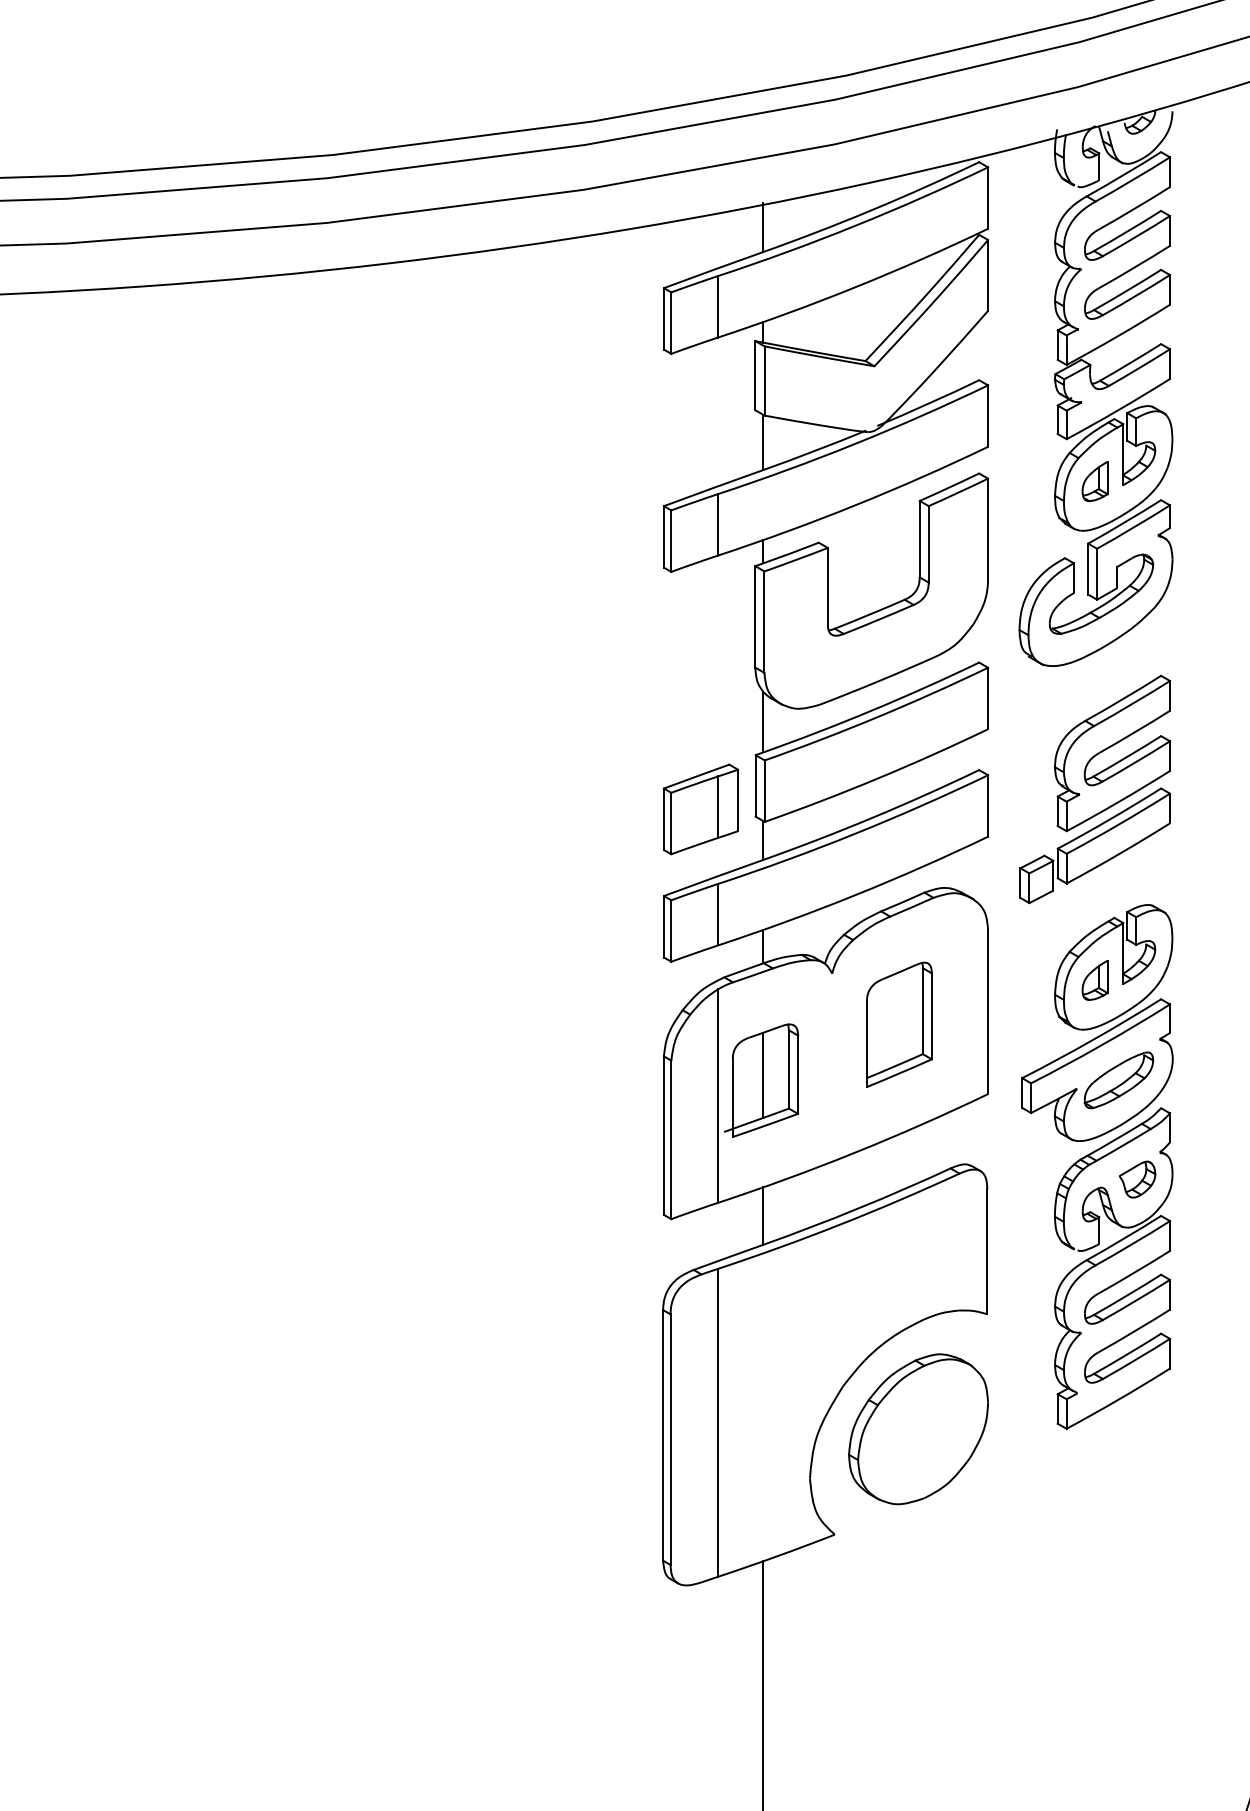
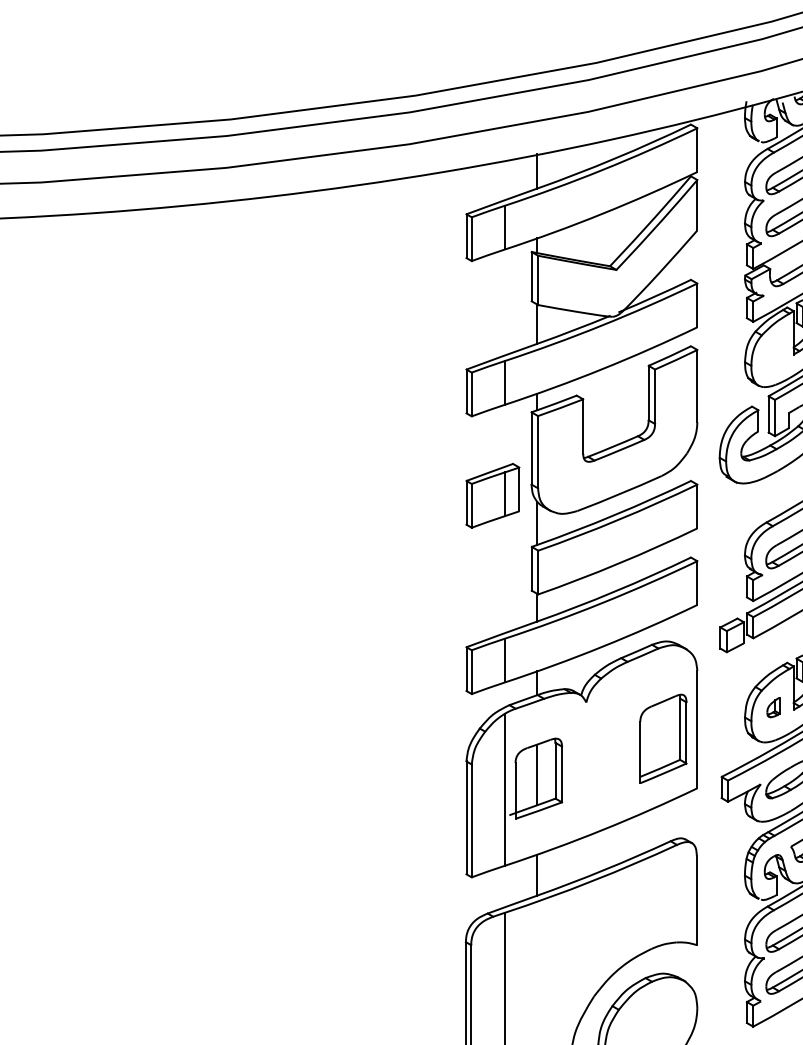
part: (1094, 481) -> (773, 352), removed
part: (700, 809) -> (492, 495), moved
part: (1094, 980) -> (773, 707), size x0.7
part: (899, 1024) -> (663, 738), moved

